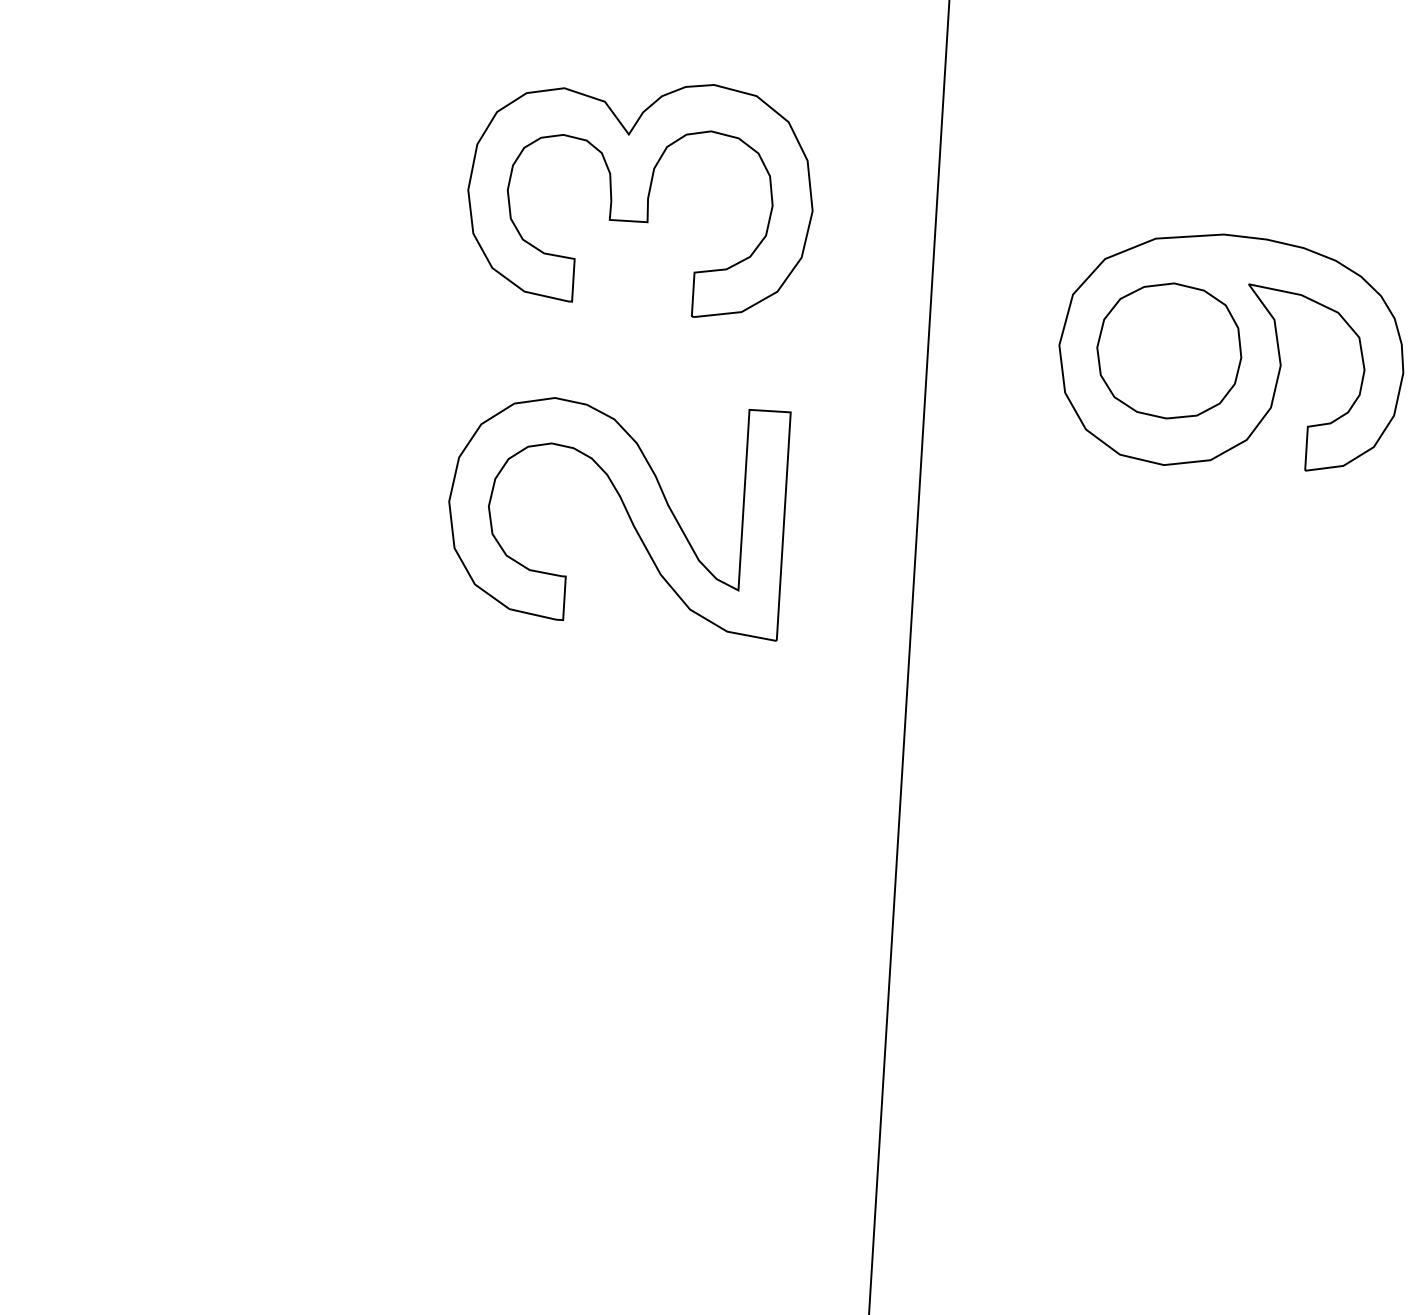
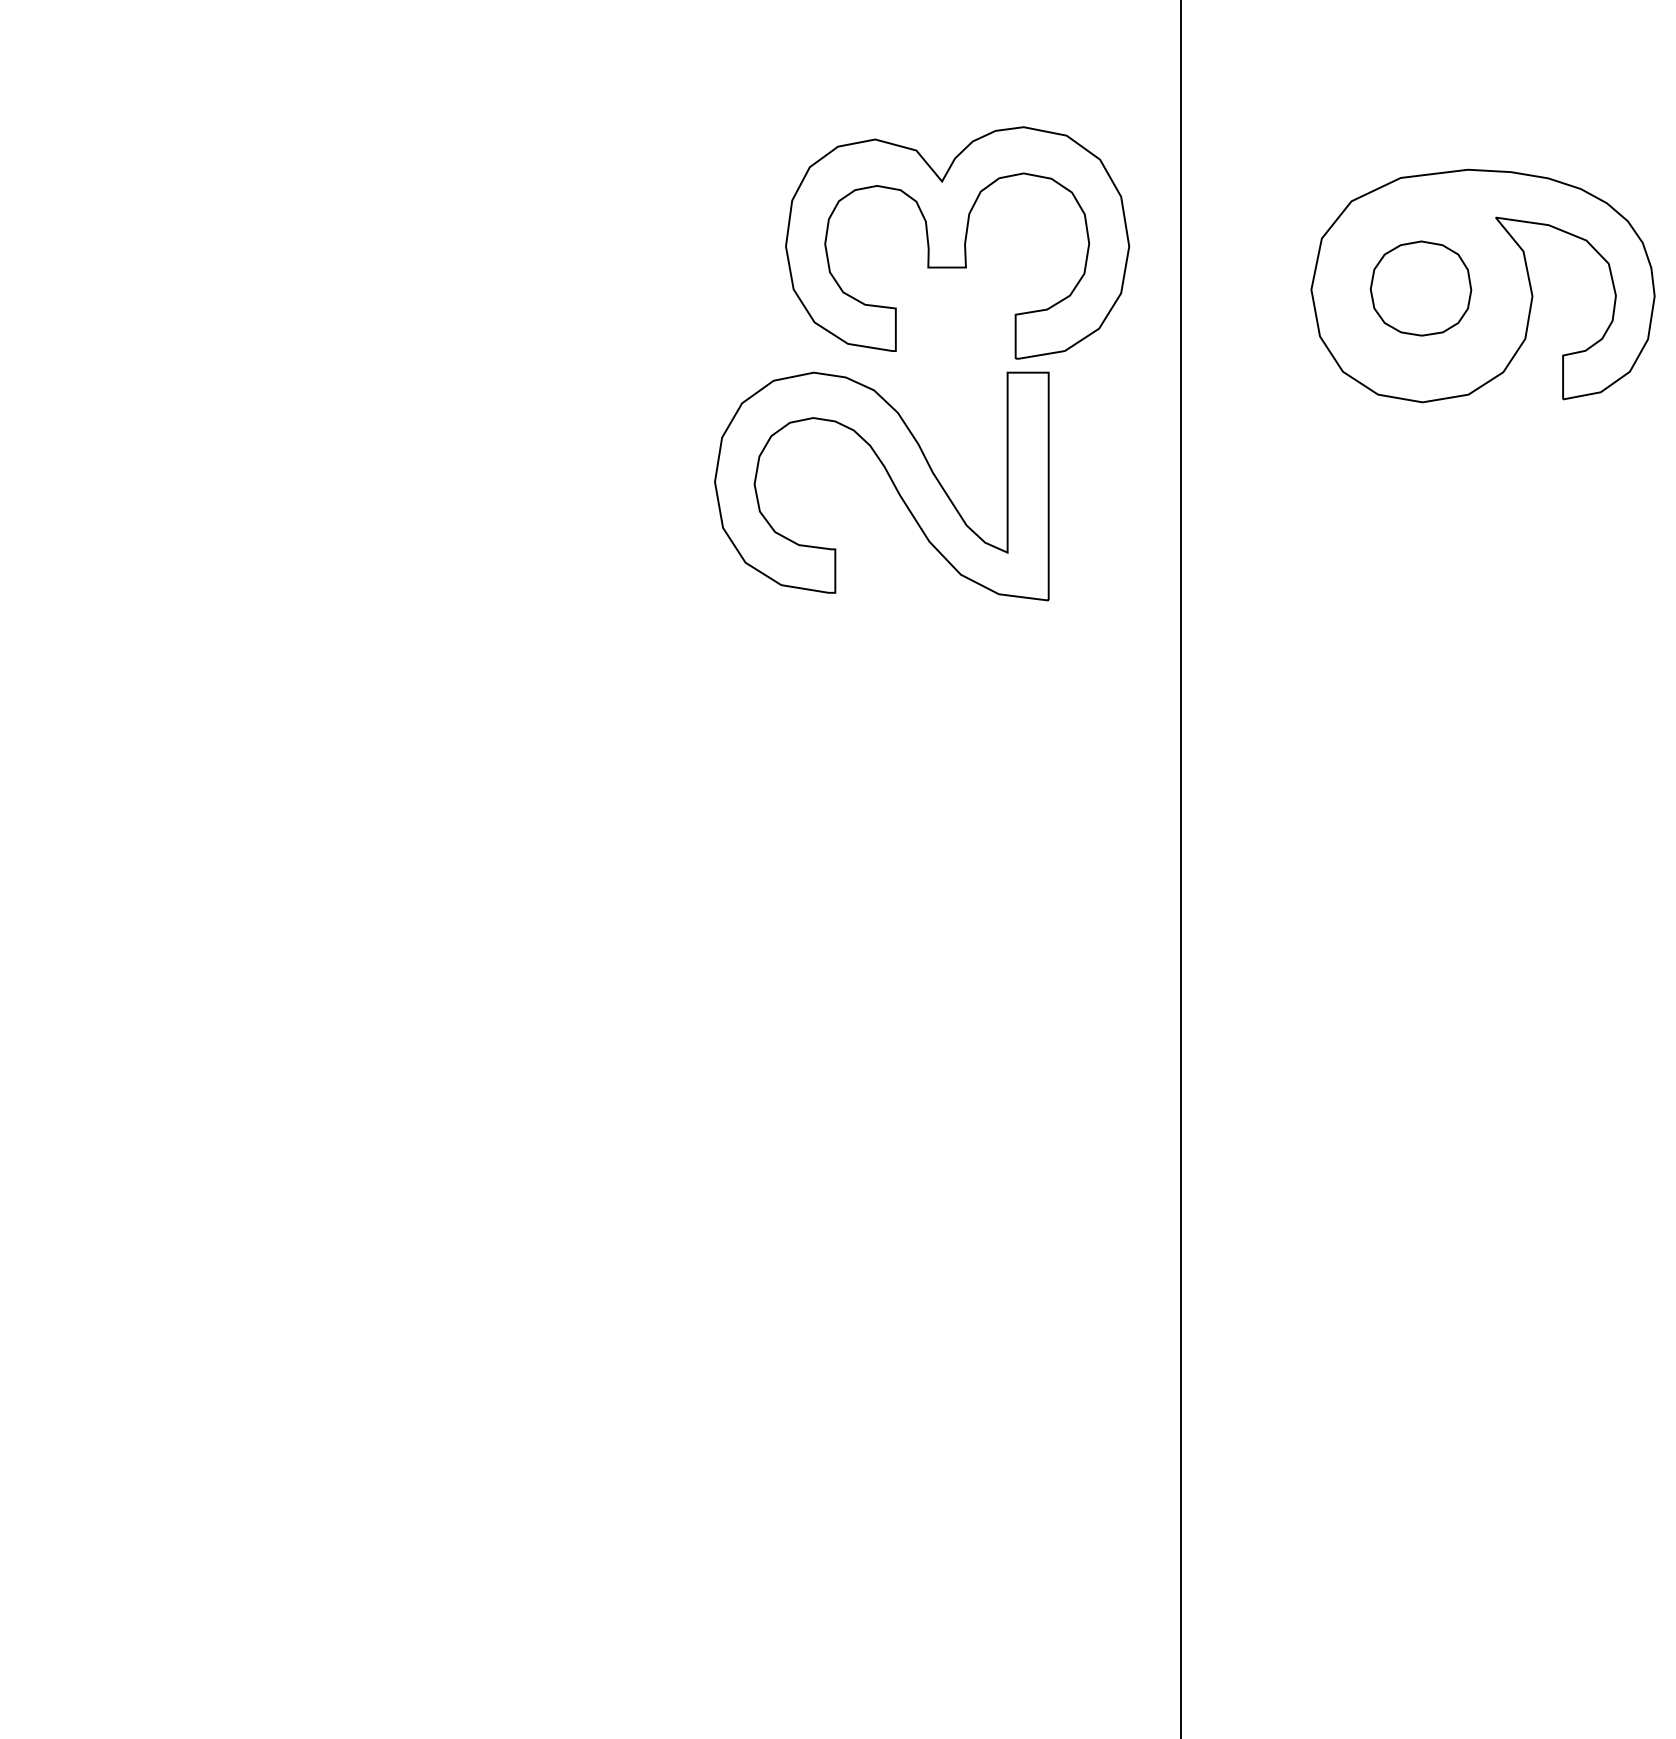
part: (640, 196) -> (957, 242), moved
part: (1168, 350) -> (1420, 288), size x0.7

